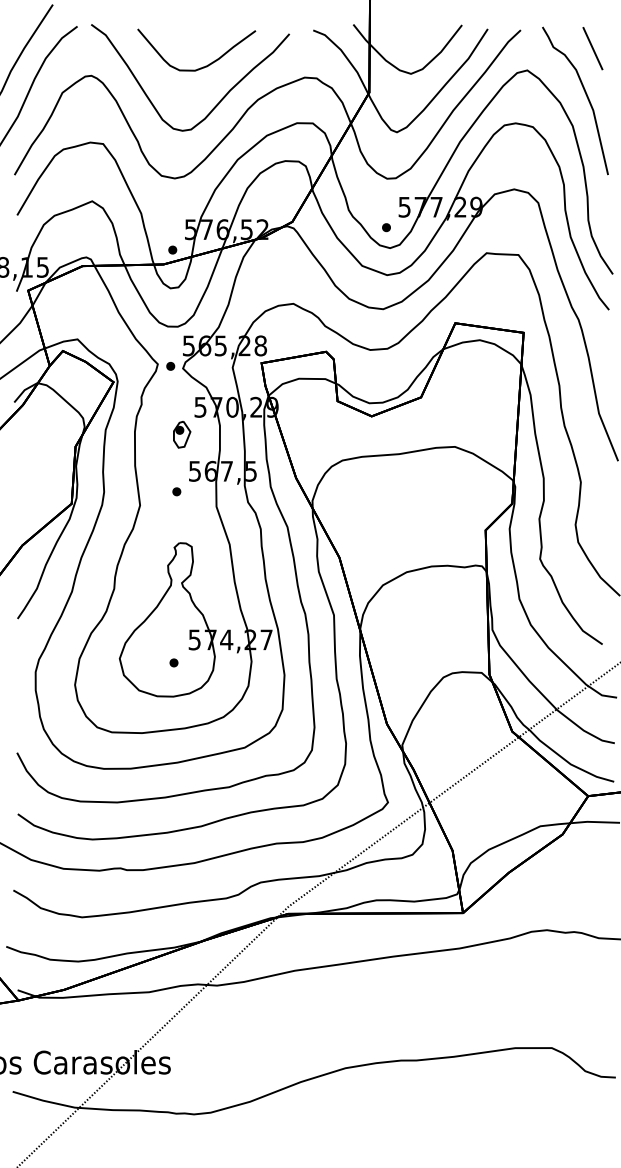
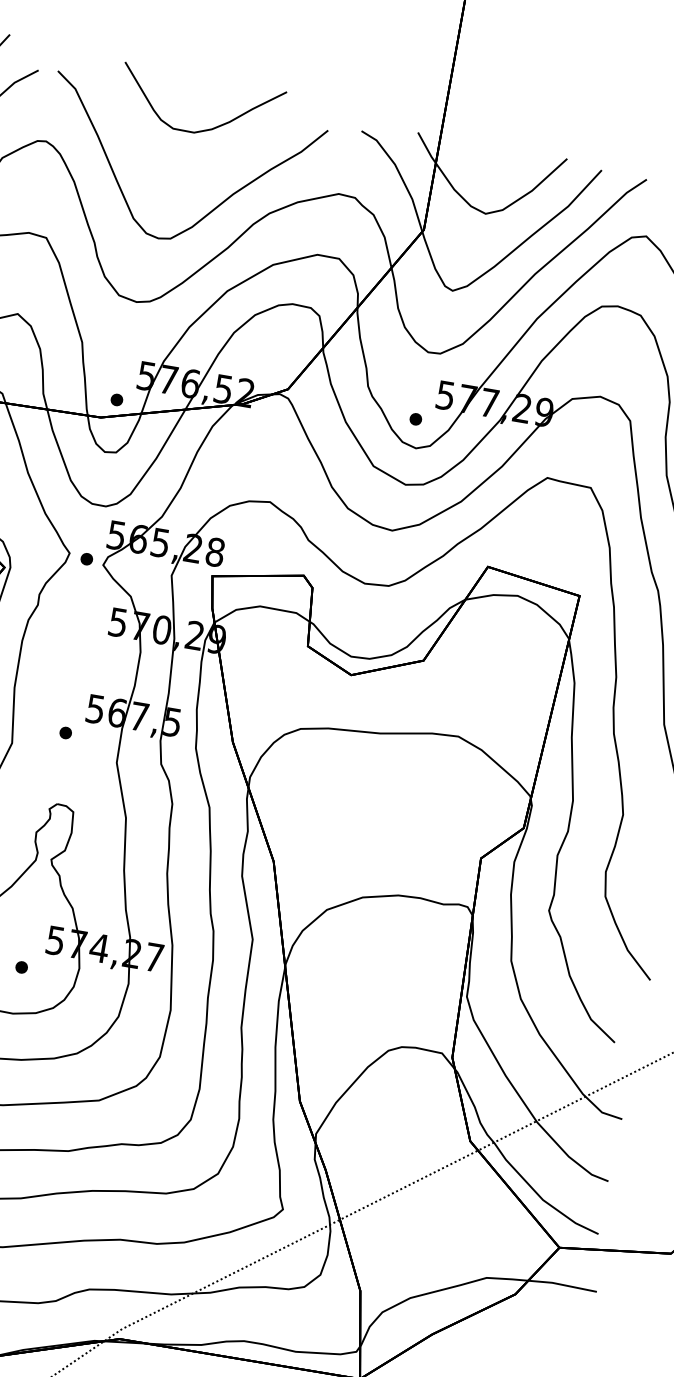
curve: (205, 65) -> (209, 127), moved
part: (182, 434) -> (87, 655), removed

